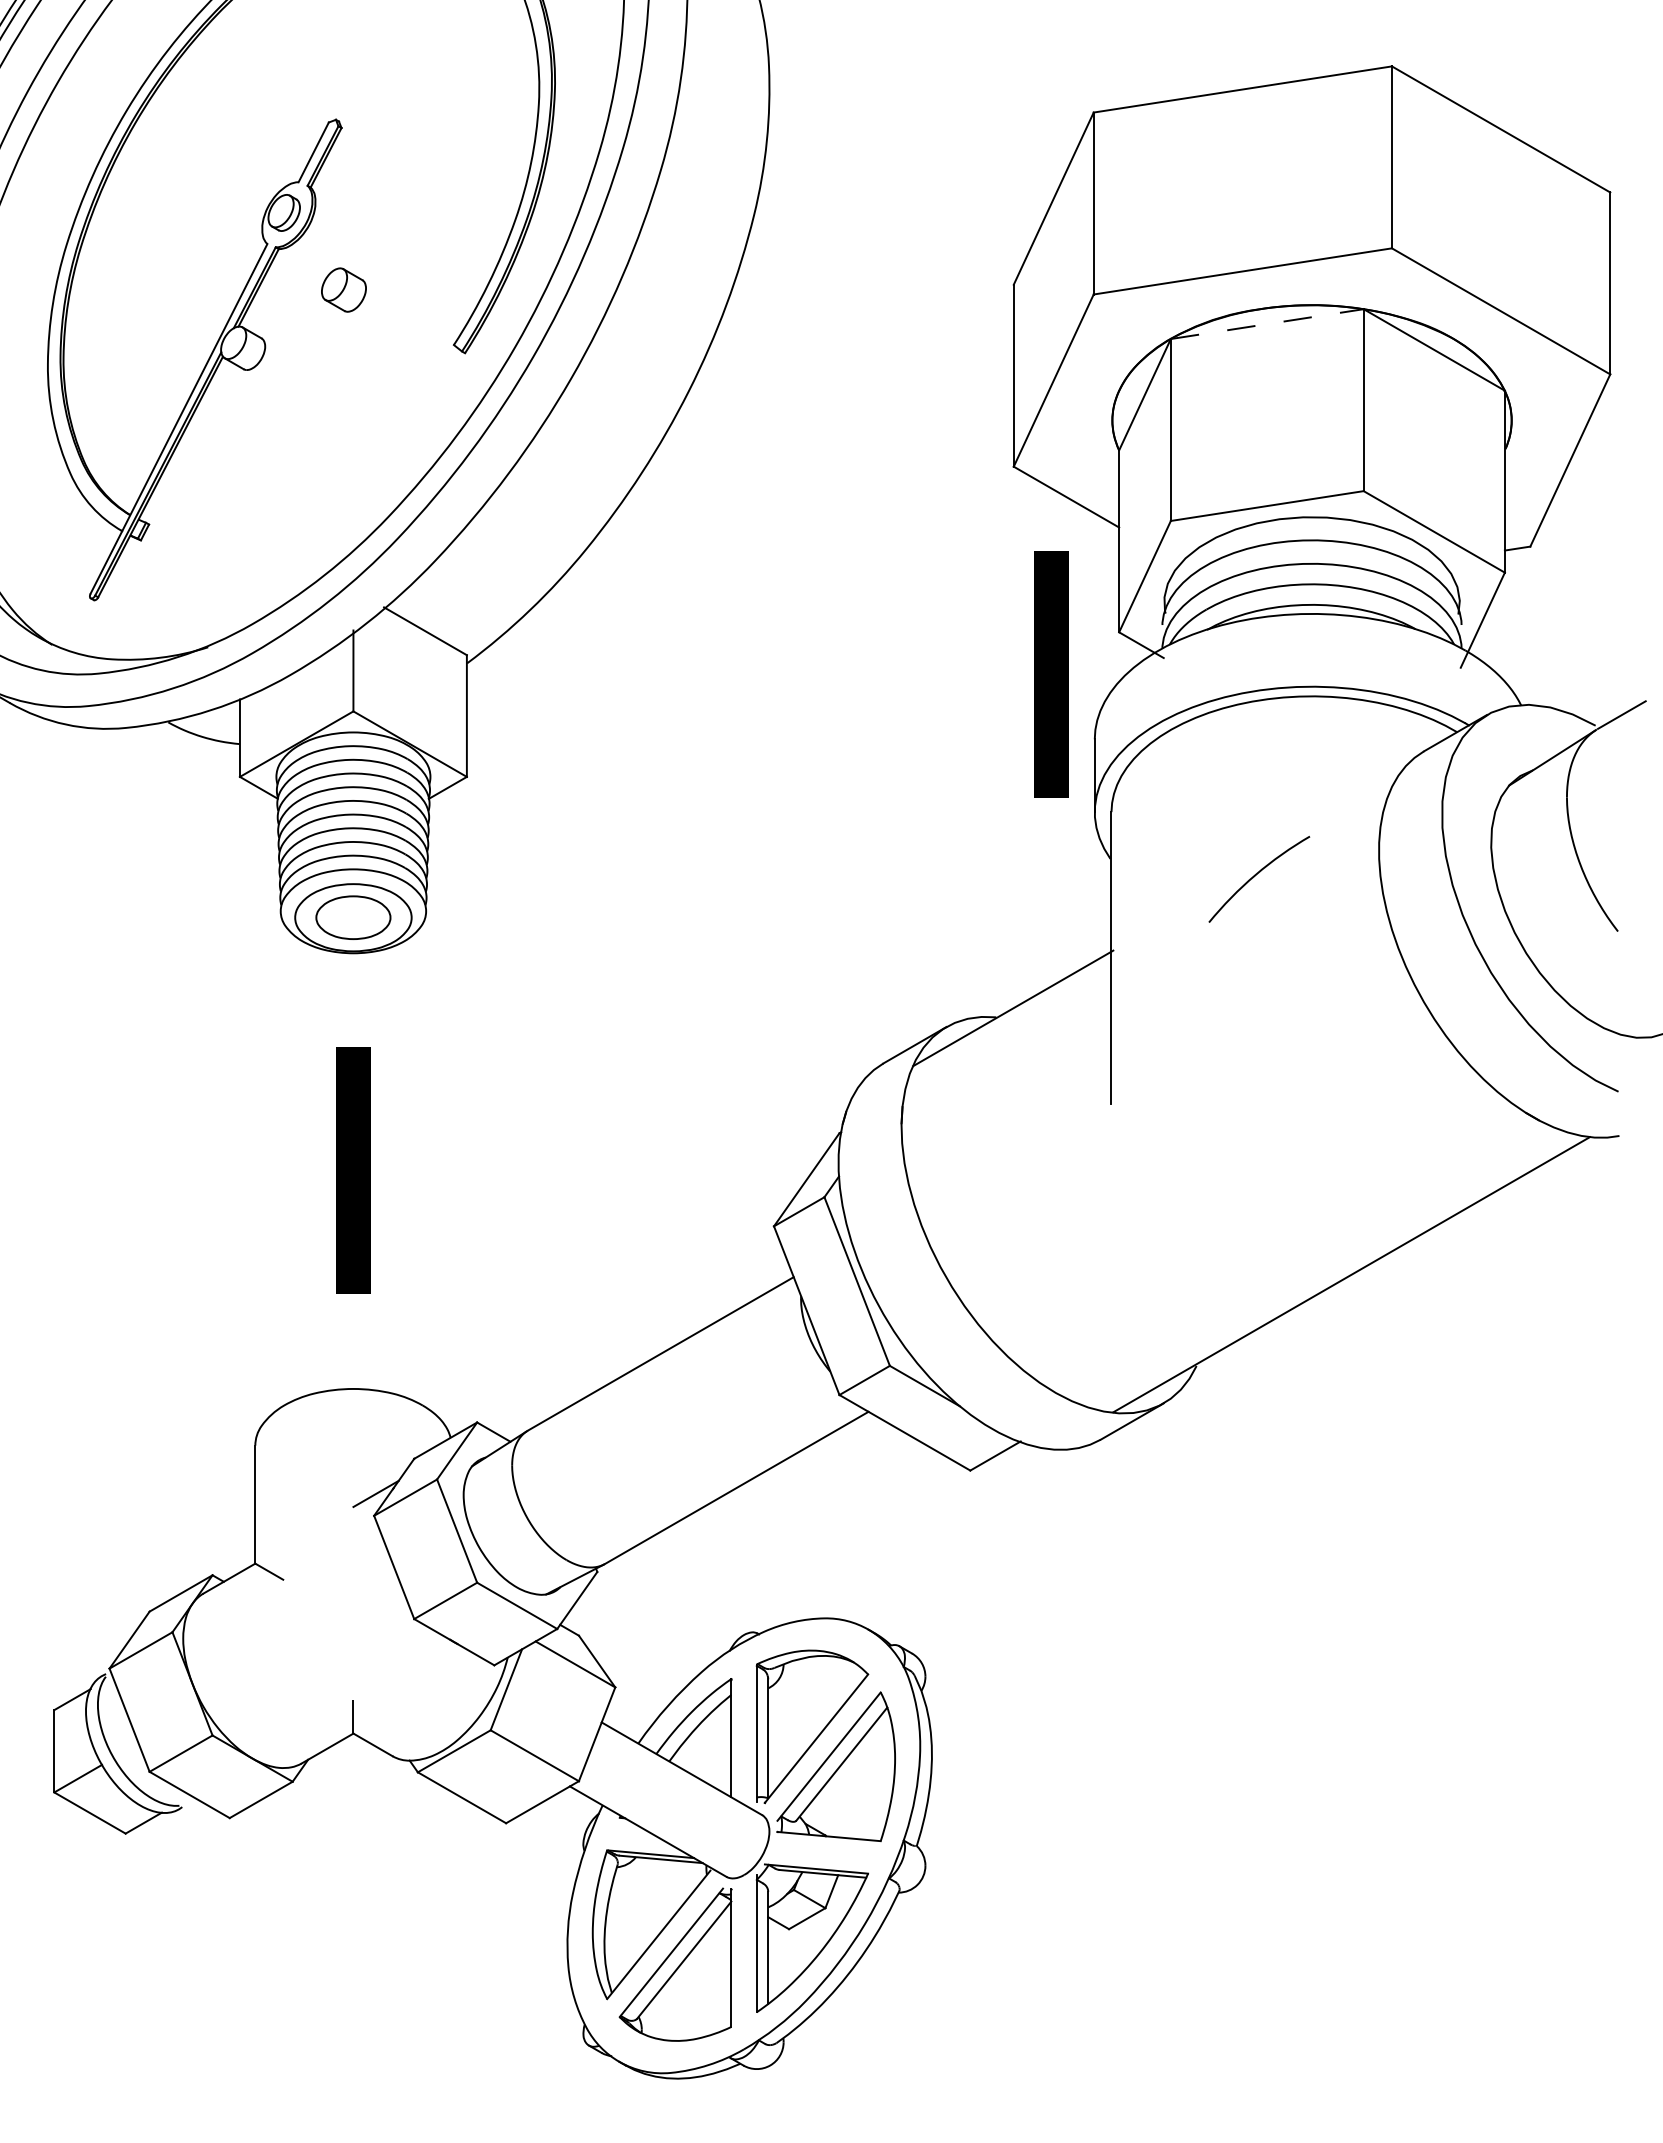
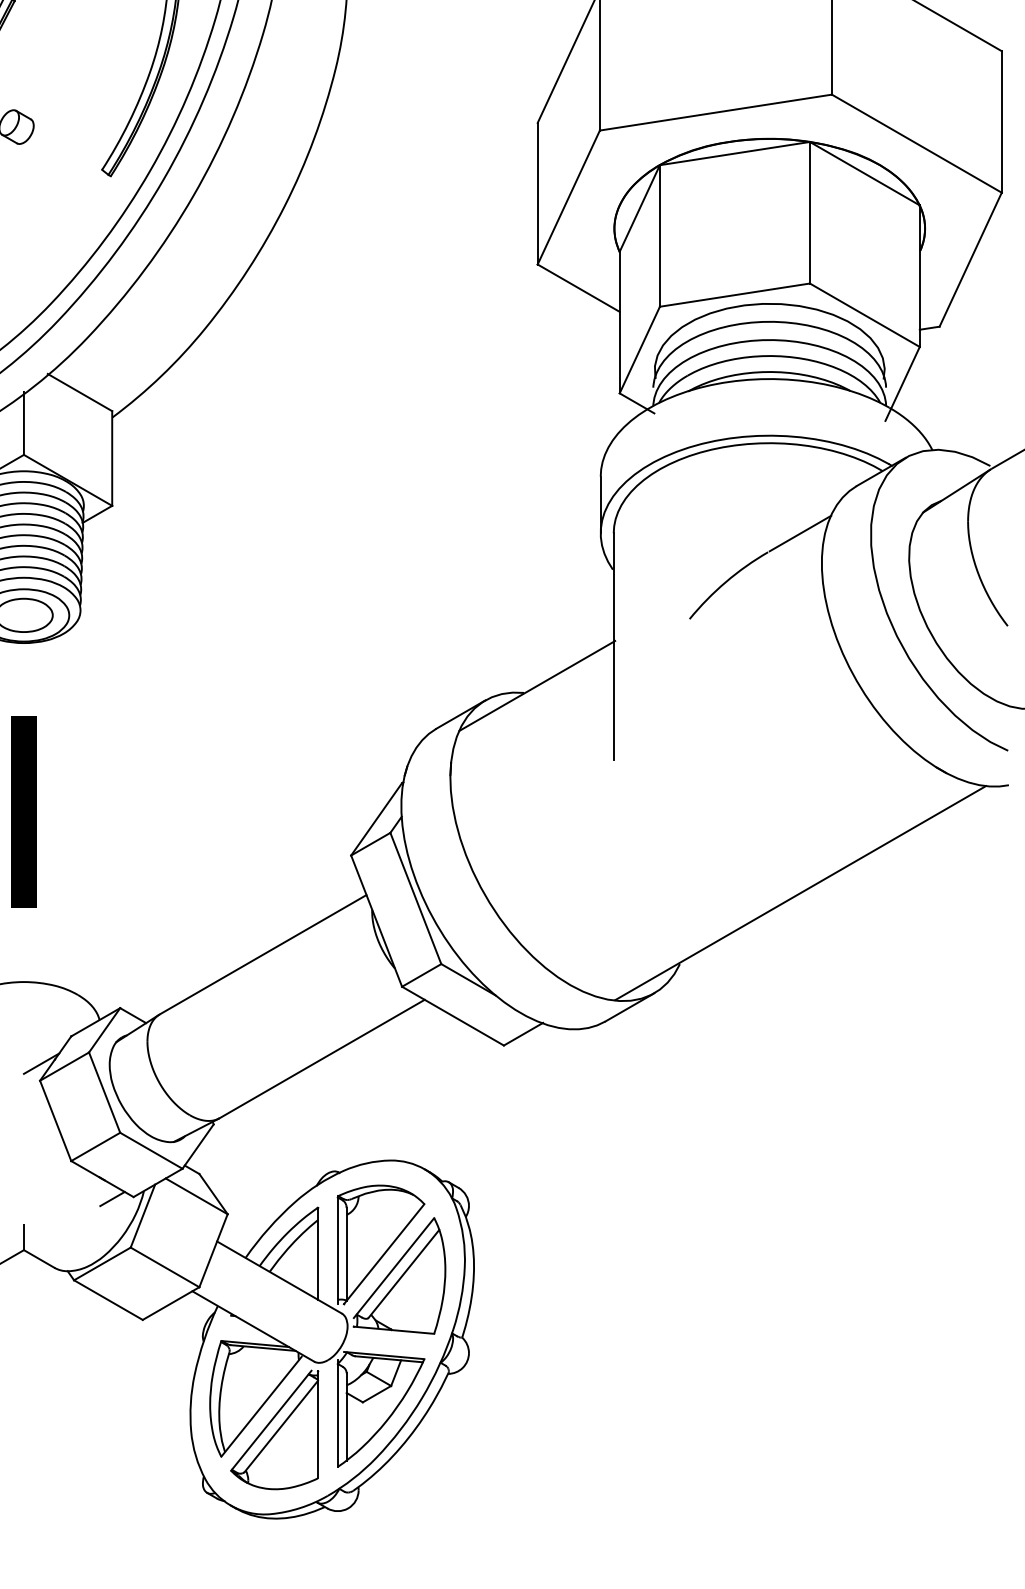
line: (1267, 324) -> (735, 153), dashed -> solid
line: (1051, 674) -> (567, 426), removed
line: (1351, 812) -> (800, 533), added
line: (467, 1667) -> (112, 1198), added

